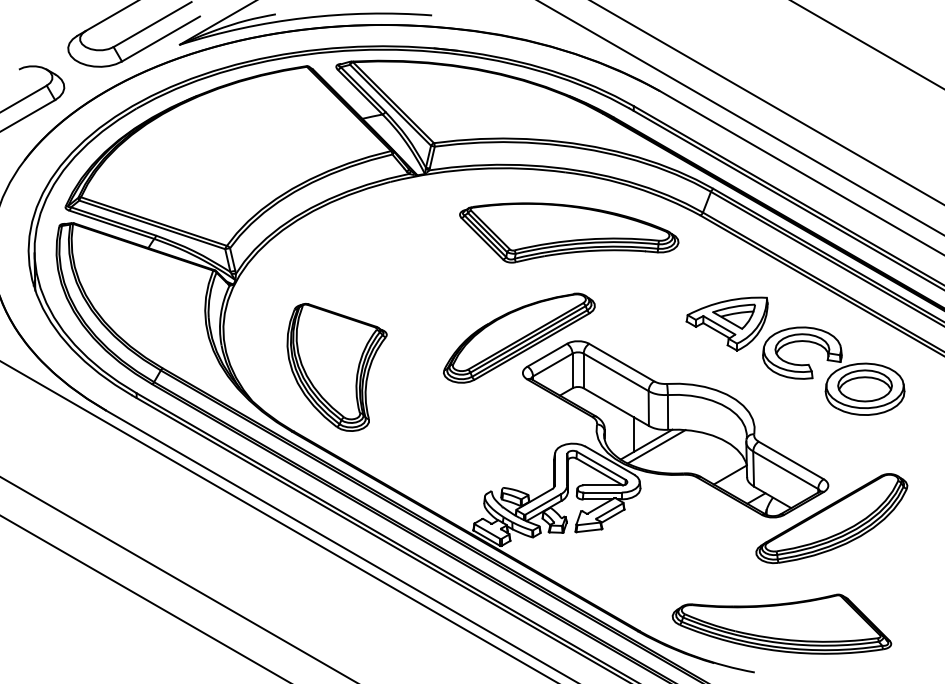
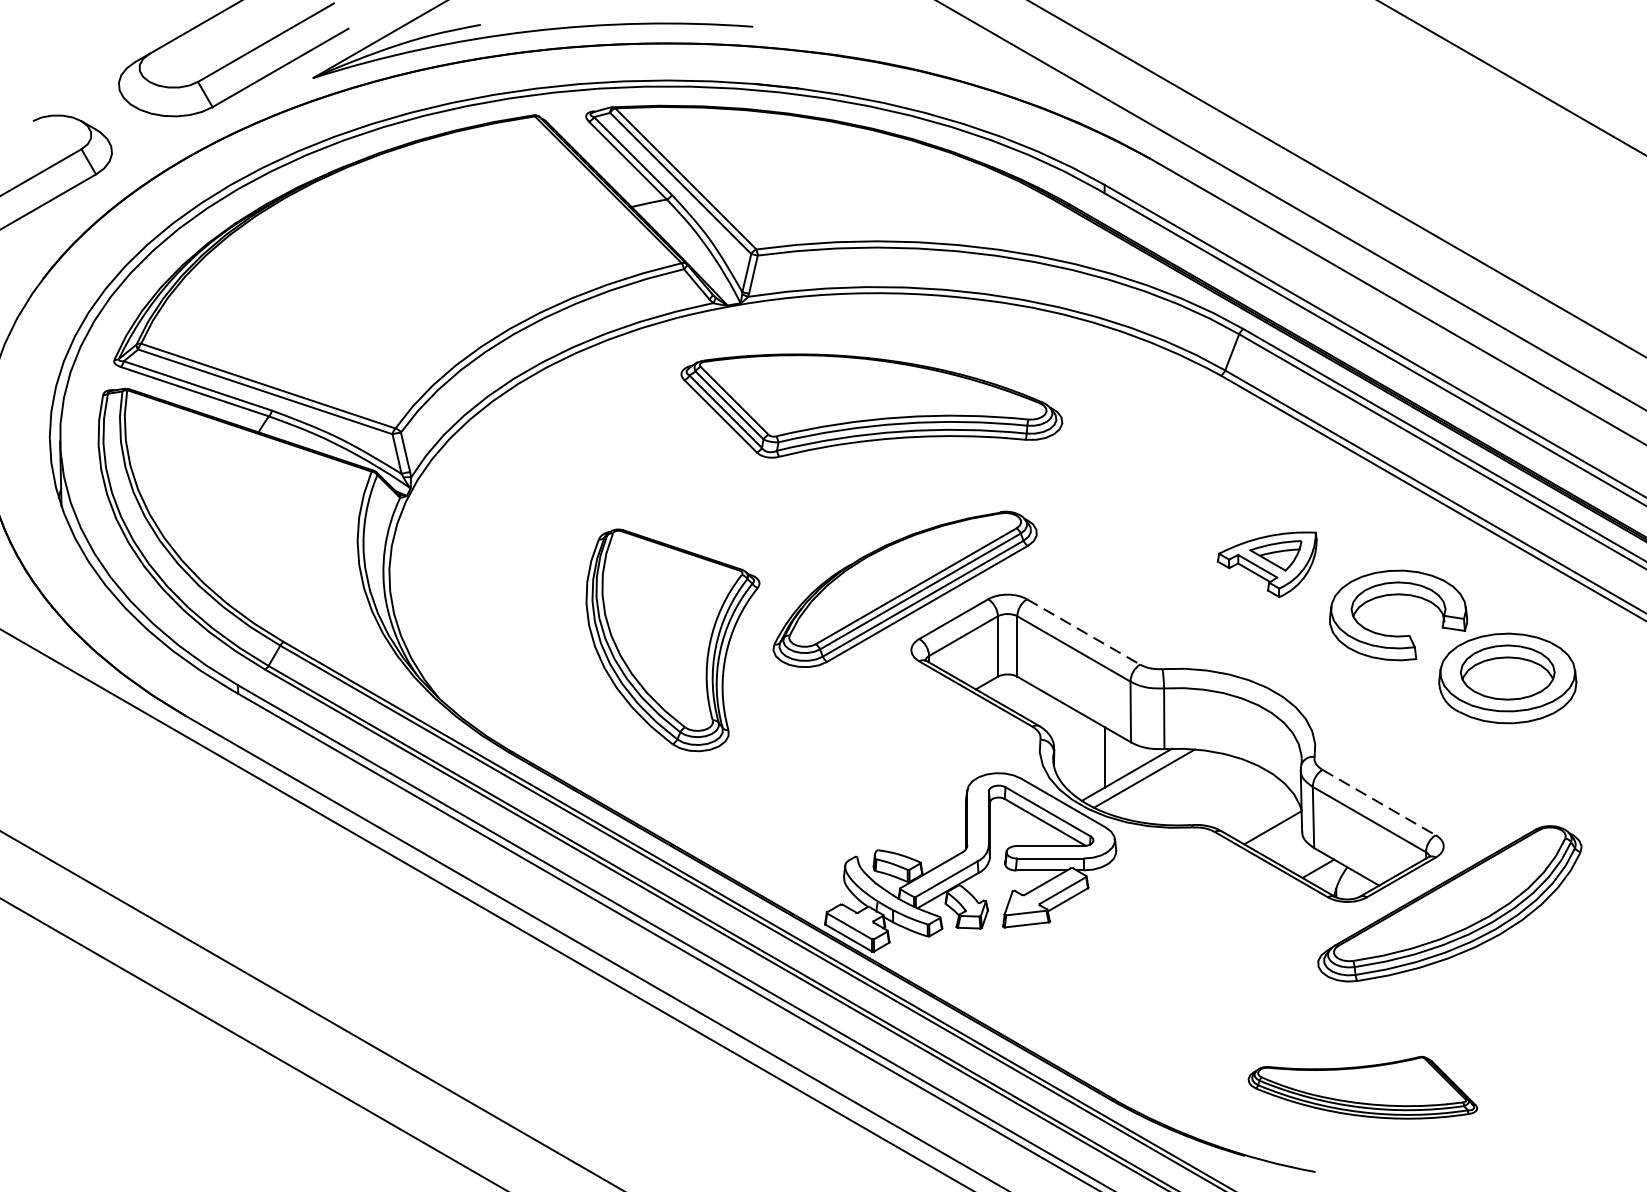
part: (569, 232) -> (872, 405), moved
part: (726, 323) -> (1266, 563), size x0.7
line: (622, 362) -> (1084, 631), solid -> dashed
part: (336, 367) -> (671, 640), moved
line: (791, 460) -> (1379, 802), solid -> dashed
part: (781, 623) -> (1362, 1086), size x0.6

